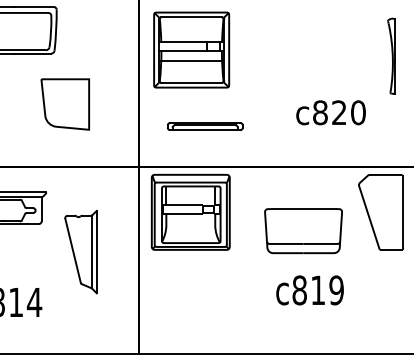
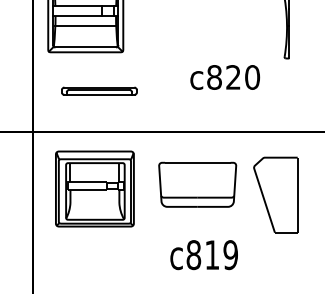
part: (190, 211) -> (94, 188), moved
part: (380, 212) -> (275, 195), moved
part: (303, 231) -> (197, 185), moved

